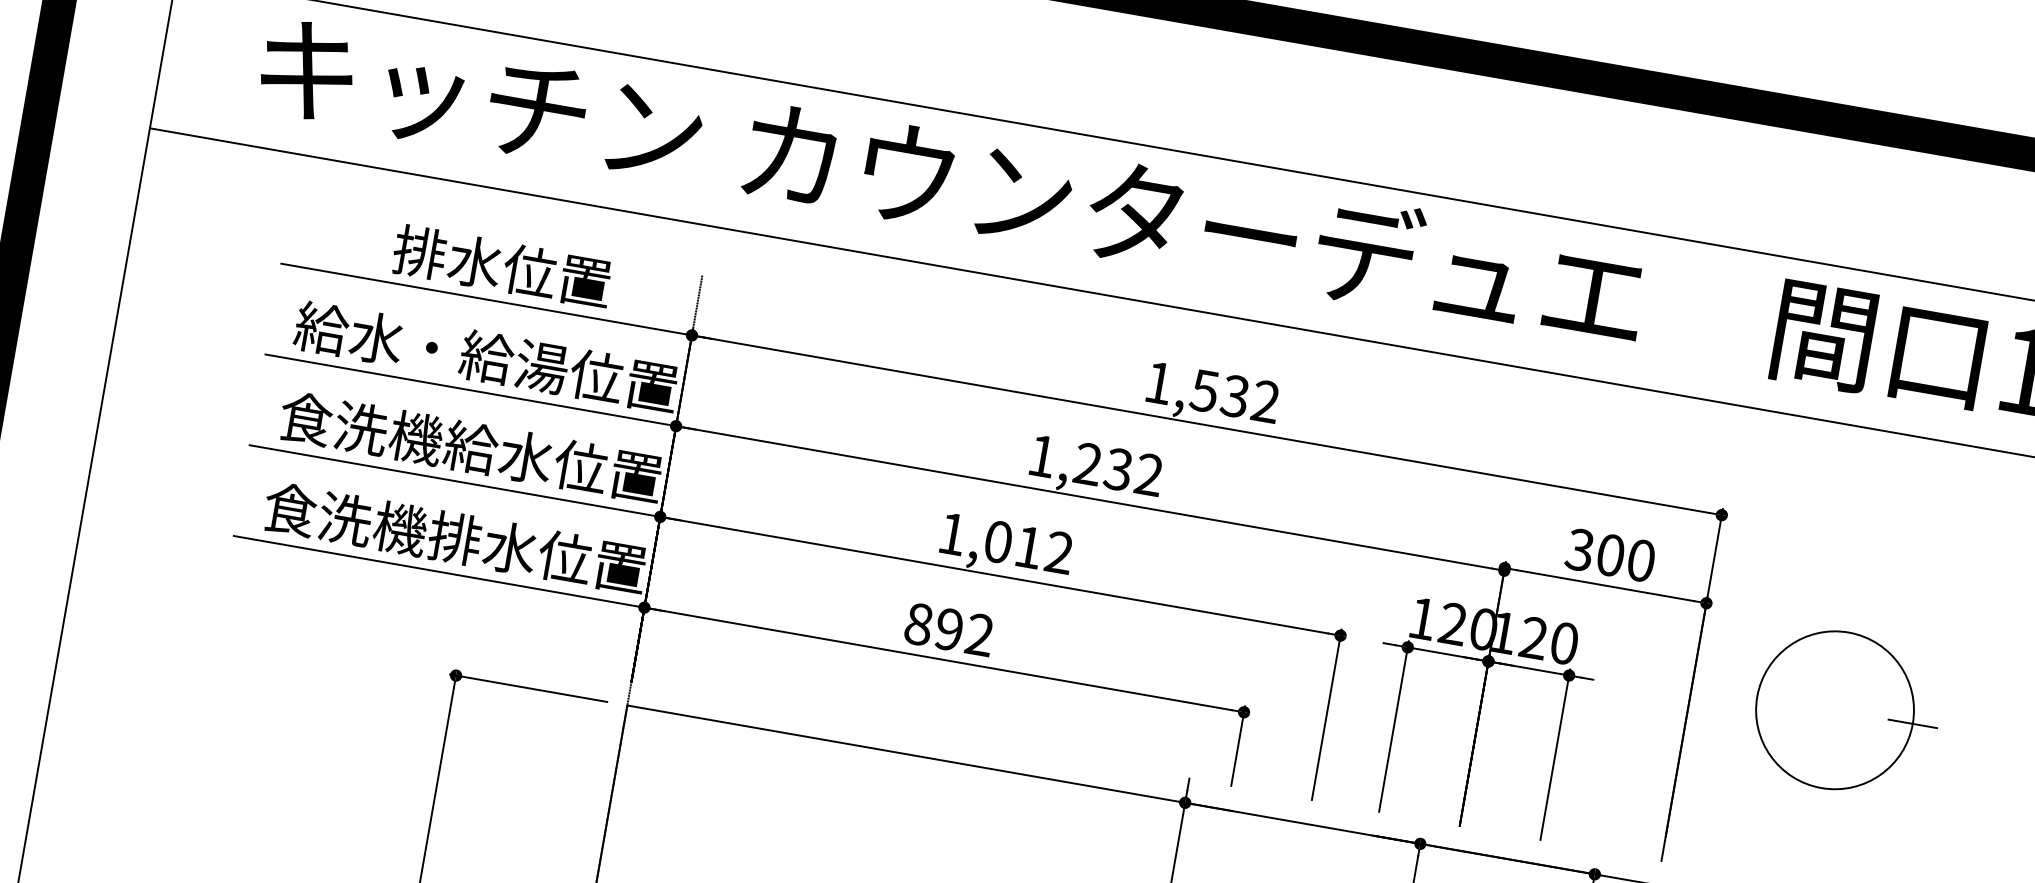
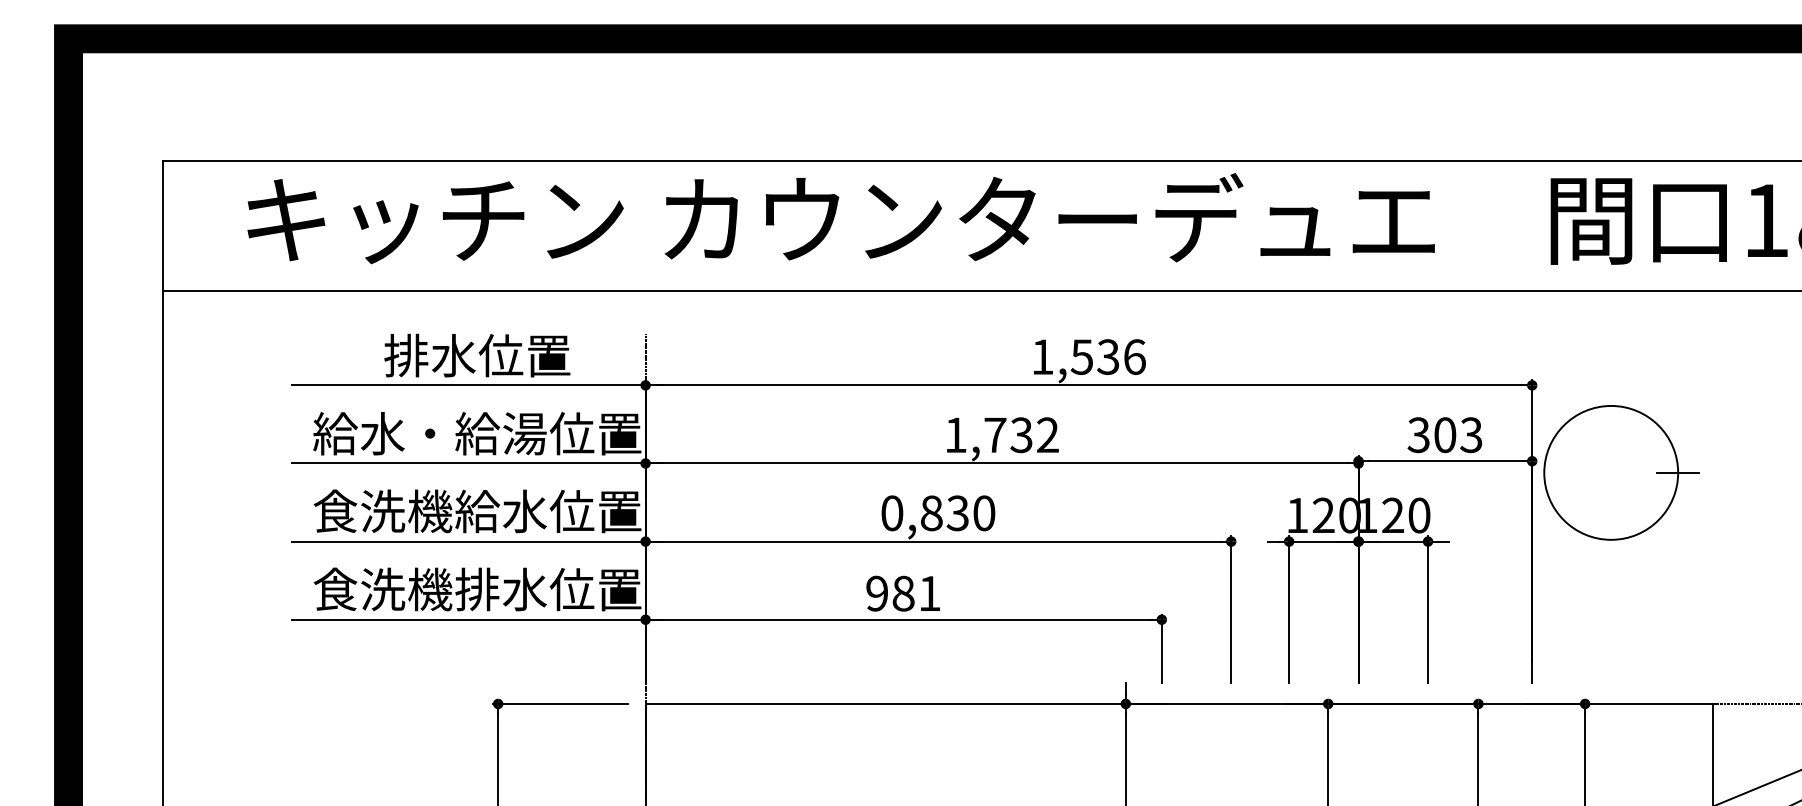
text: (1265, 400) -> (1134, 356), 1,532 -> 1,536
text: (1088, 463) -> (995, 434), 1,232 -> 1,732
text: (1006, 543) -> (938, 513), 1,012 -> 0,830
text: (1641, 561) -> (1471, 435), 300 -> 303
text: (949, 629) -> (903, 593), 892 -> 981
part: (1847, 711) -> (1621, 472), moved

